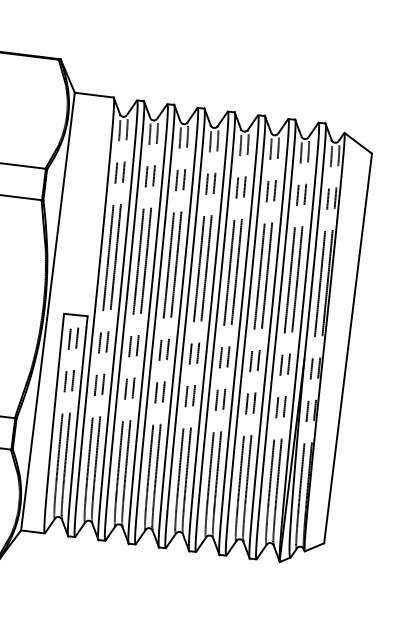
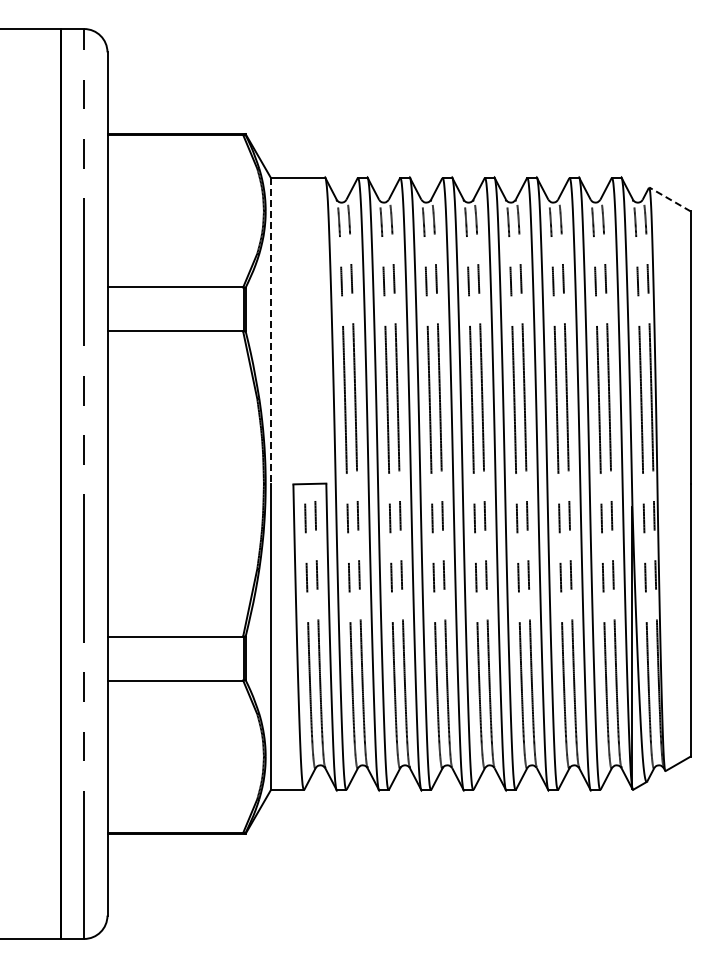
line: (358, 143) -> (670, 199), solid -> dashed
line: (61, 202) -> (270, 331), solid -> dashed

